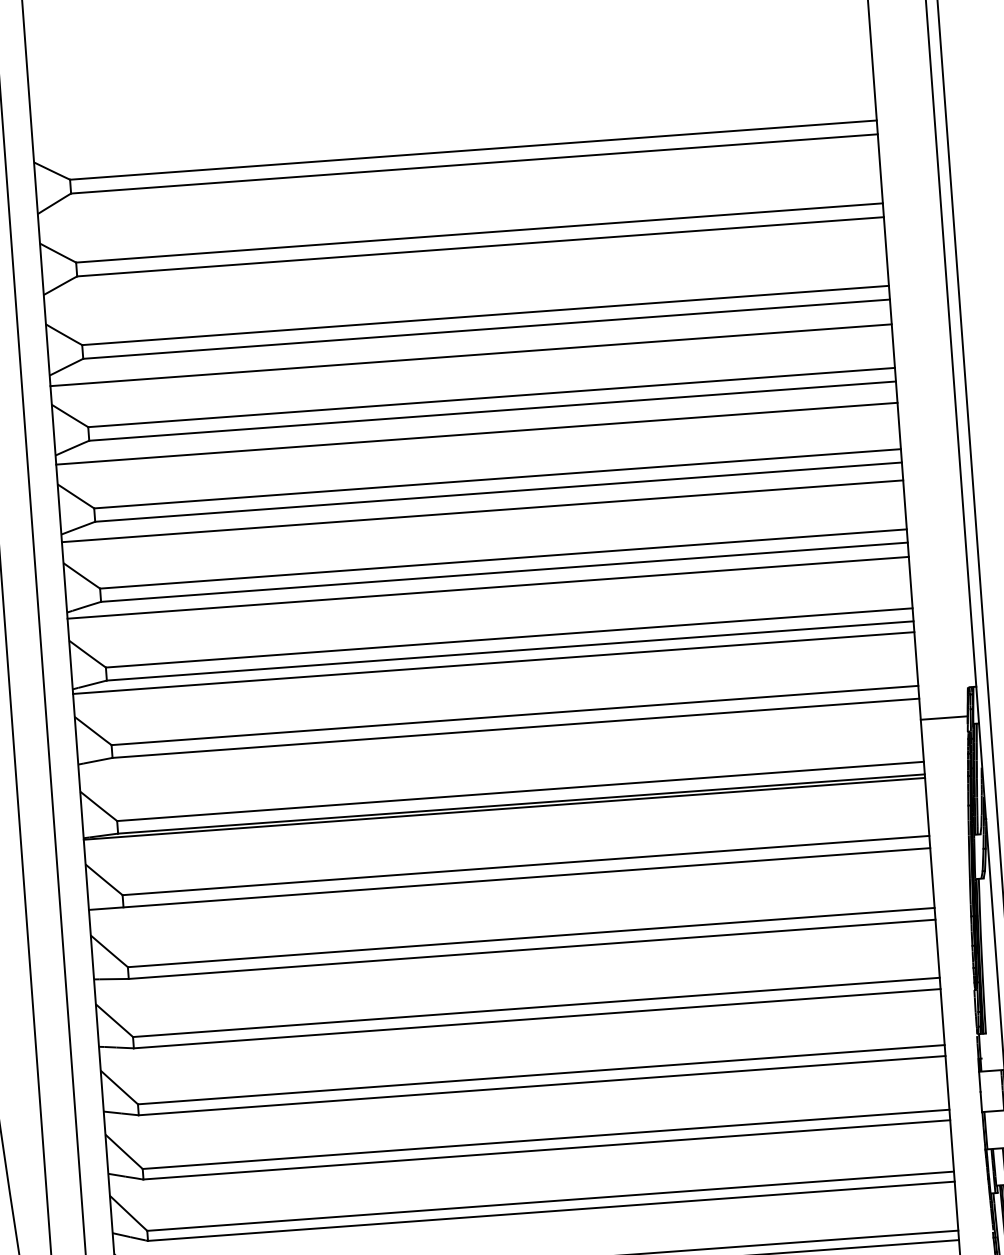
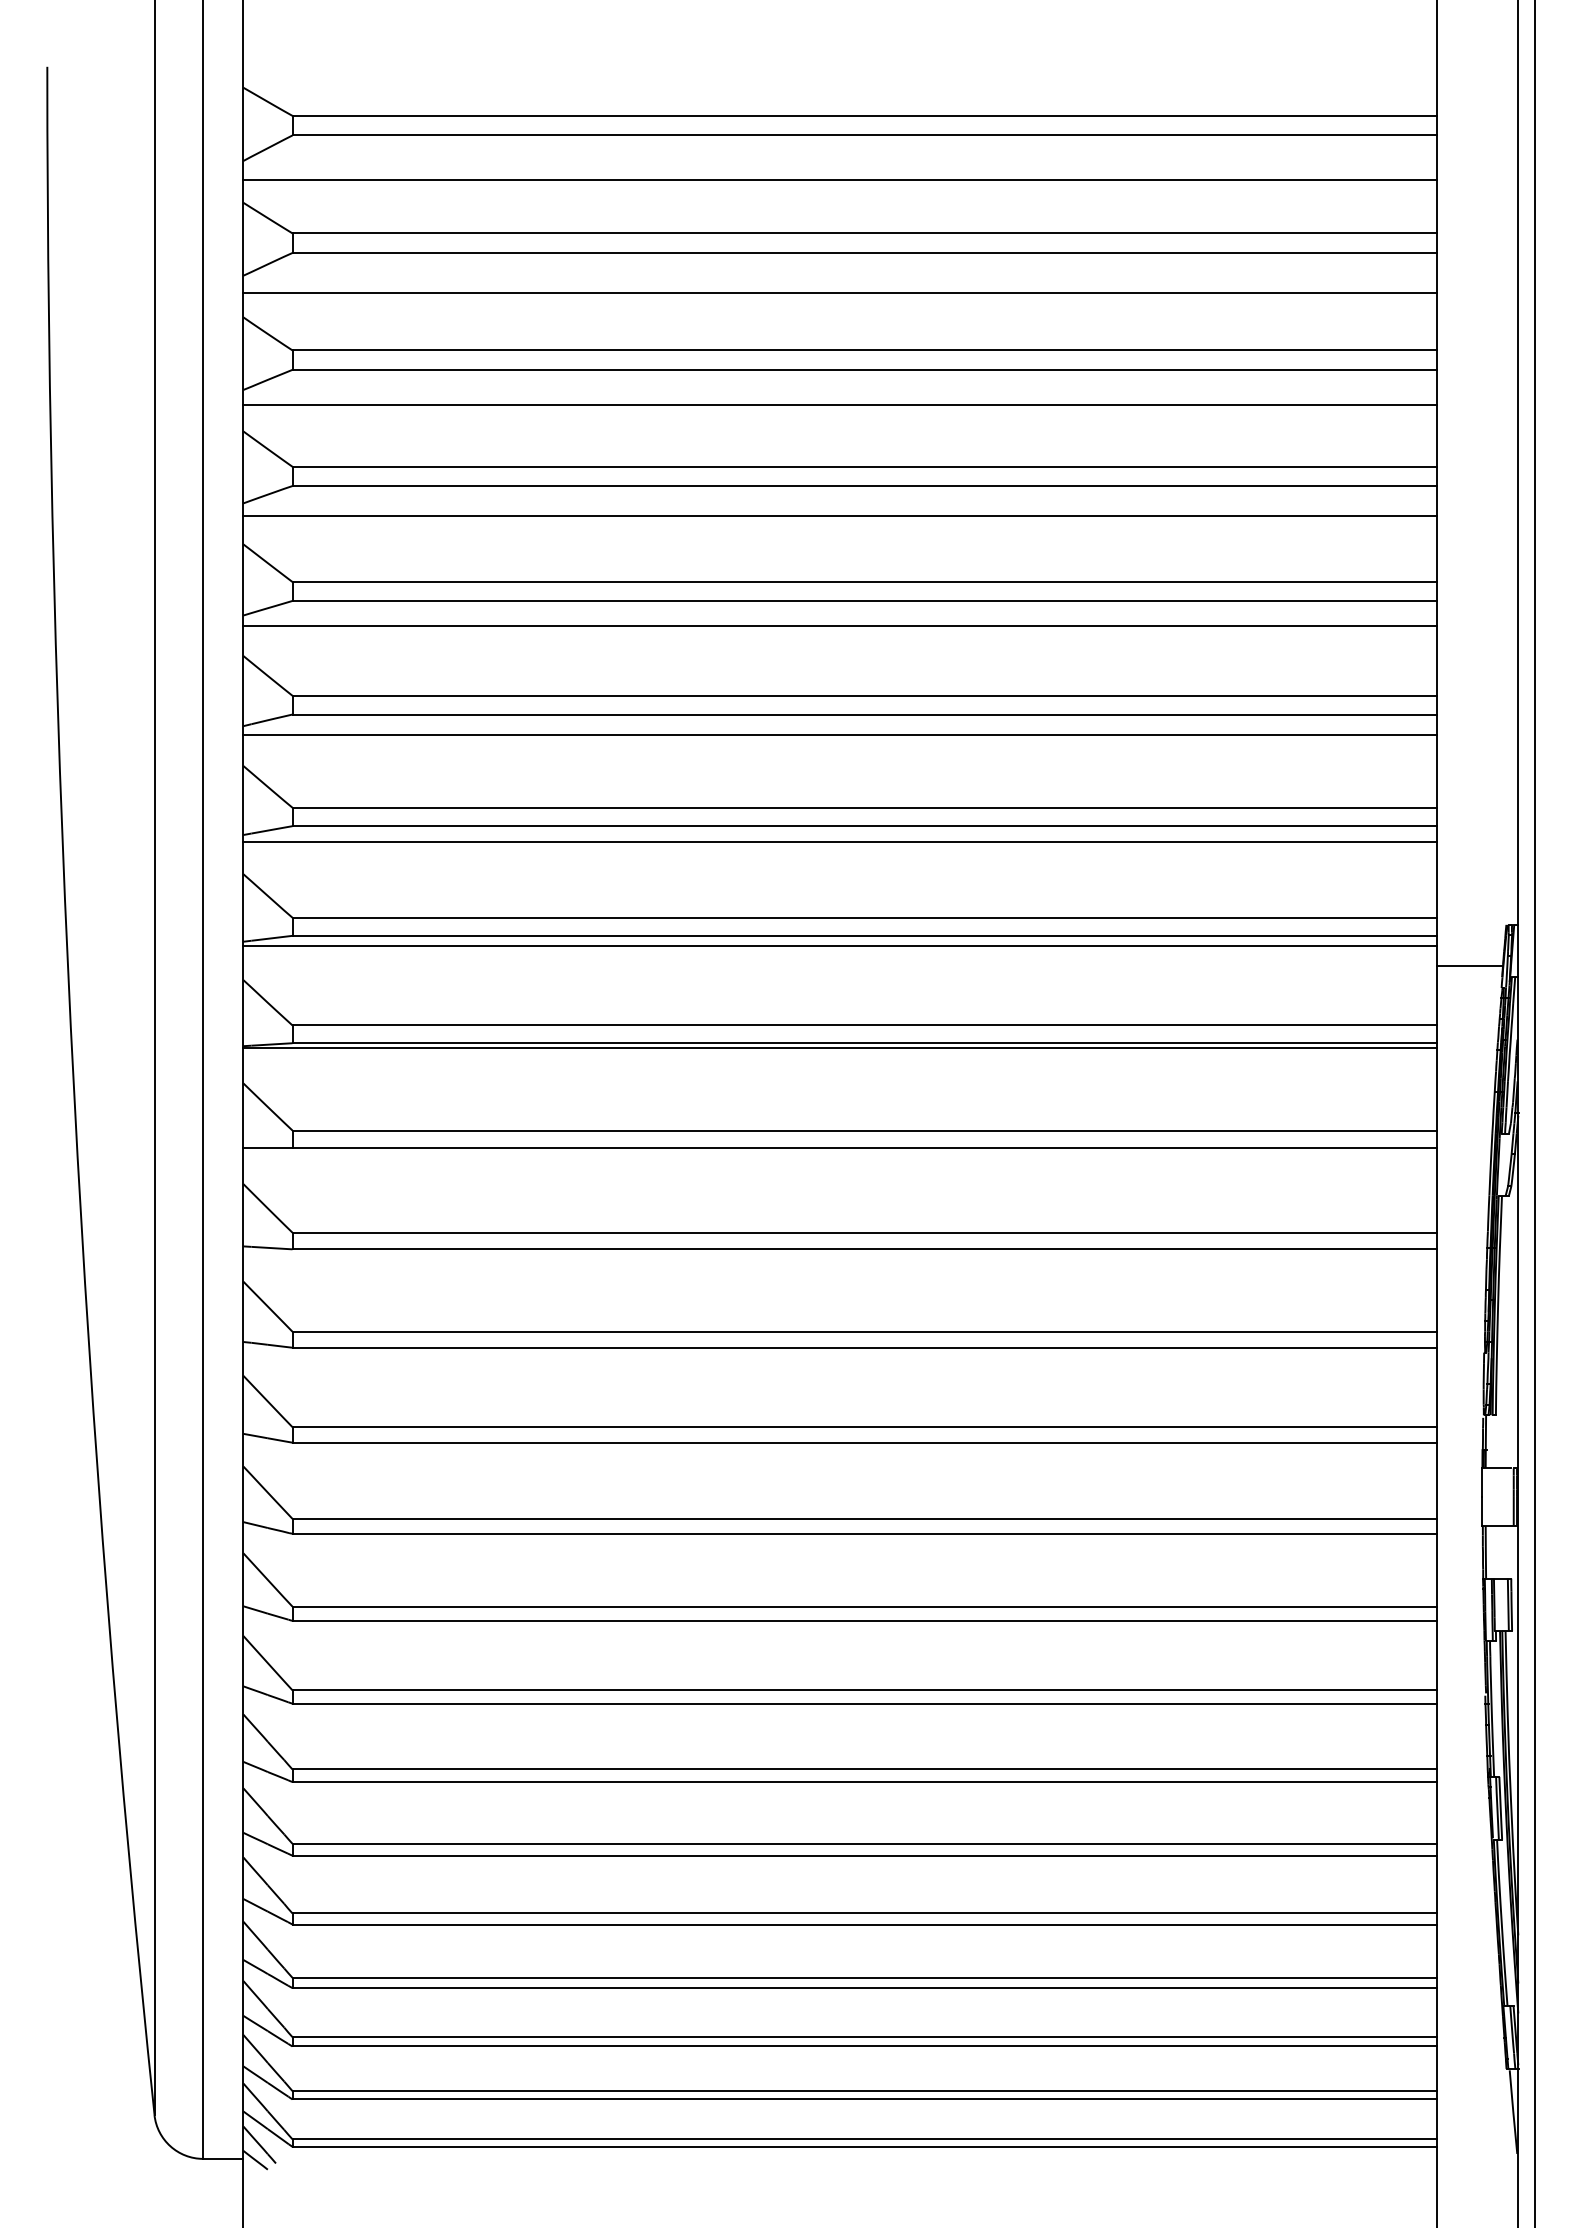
line: (459, 196) -> (839, 179), added
line: (464, 275) -> (839, 292), added
line: (498, 737) -> (839, 946), added

